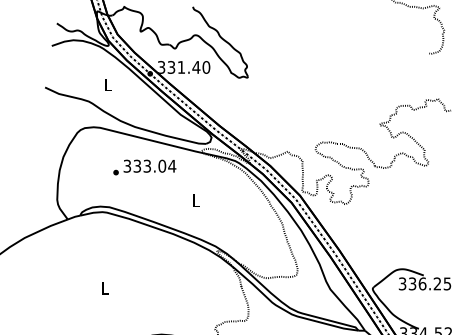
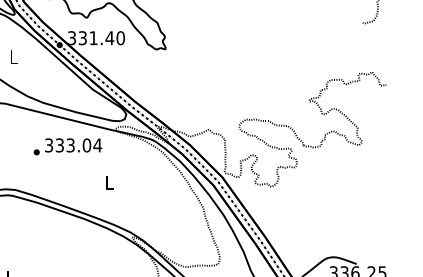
text: (144, 167) -> (67, 146), moved

